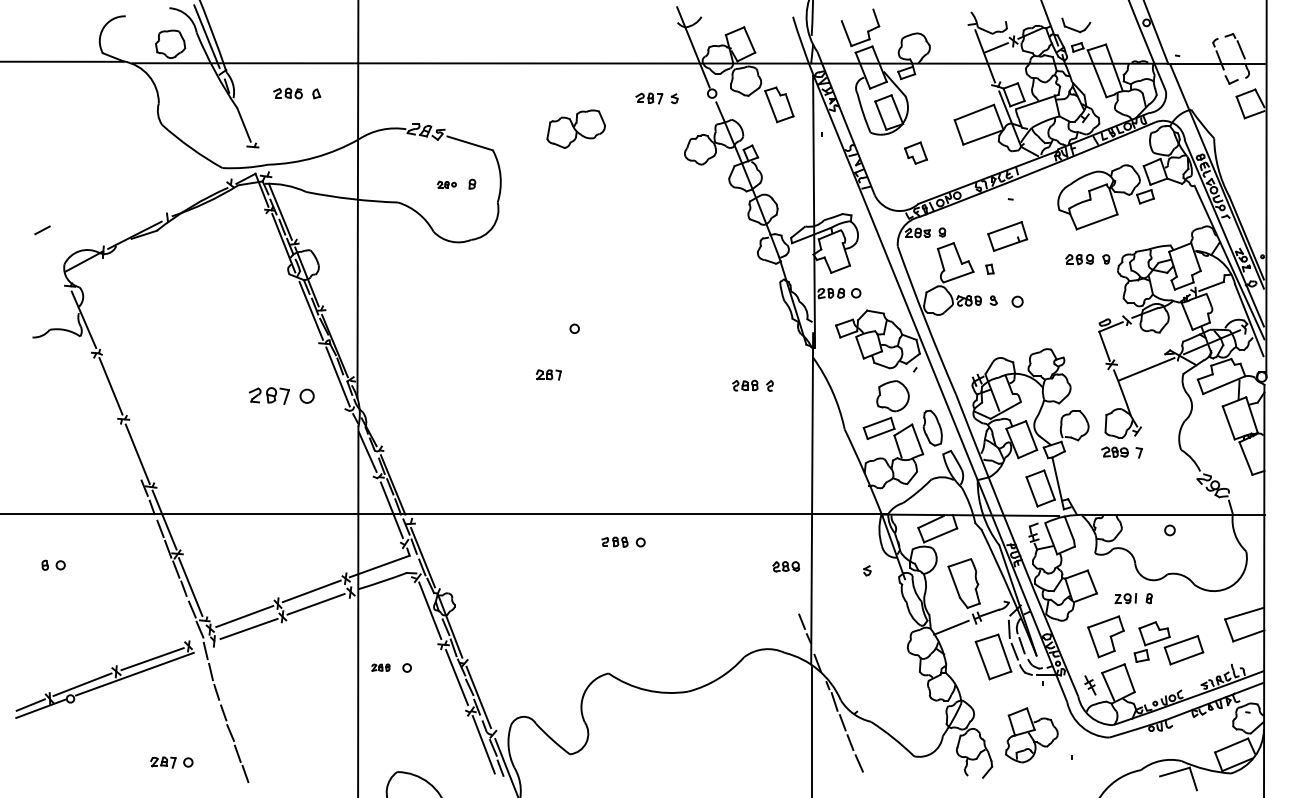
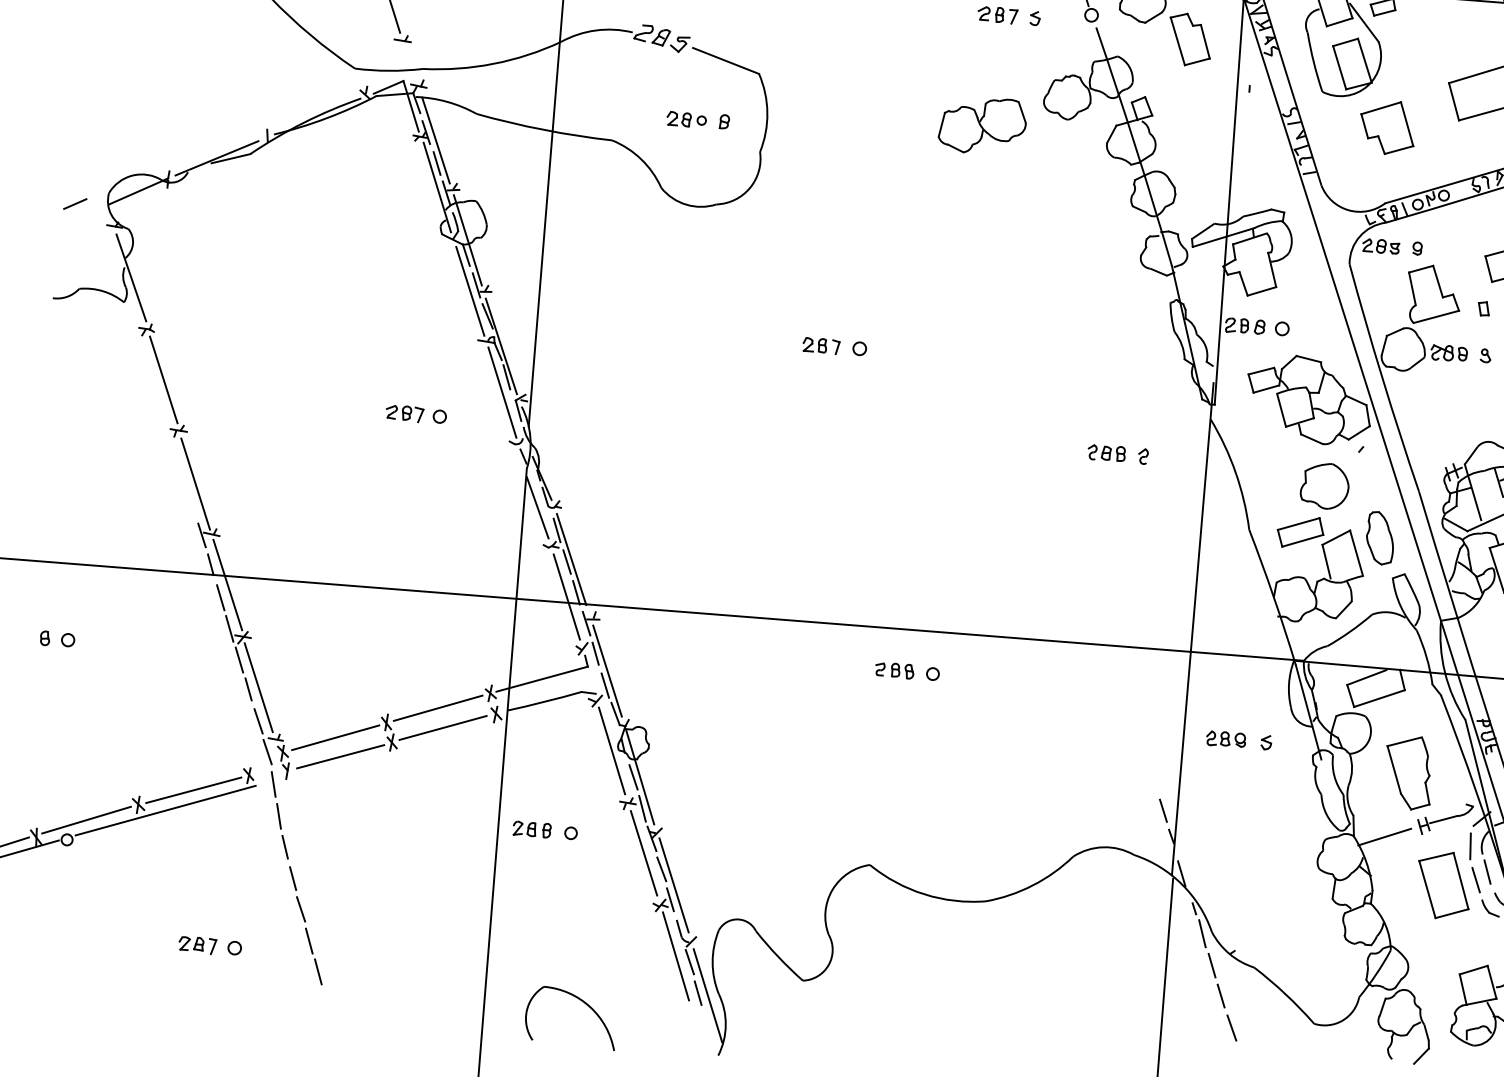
part: (575, 128) -> (981, 124), moved
part: (915, 152) -> (1386, 126), size x1.67
part: (446, 184) -> (686, 119), size x1.43
line: (42, 230) -> (75, 204), moved
part: (548, 374) -> (820, 345), moved
part: (281, 396) -> (416, 415), size x0.62
part: (785, 566) -> (1225, 738), moved
part: (380, 667) -> (531, 829), size x1.43

